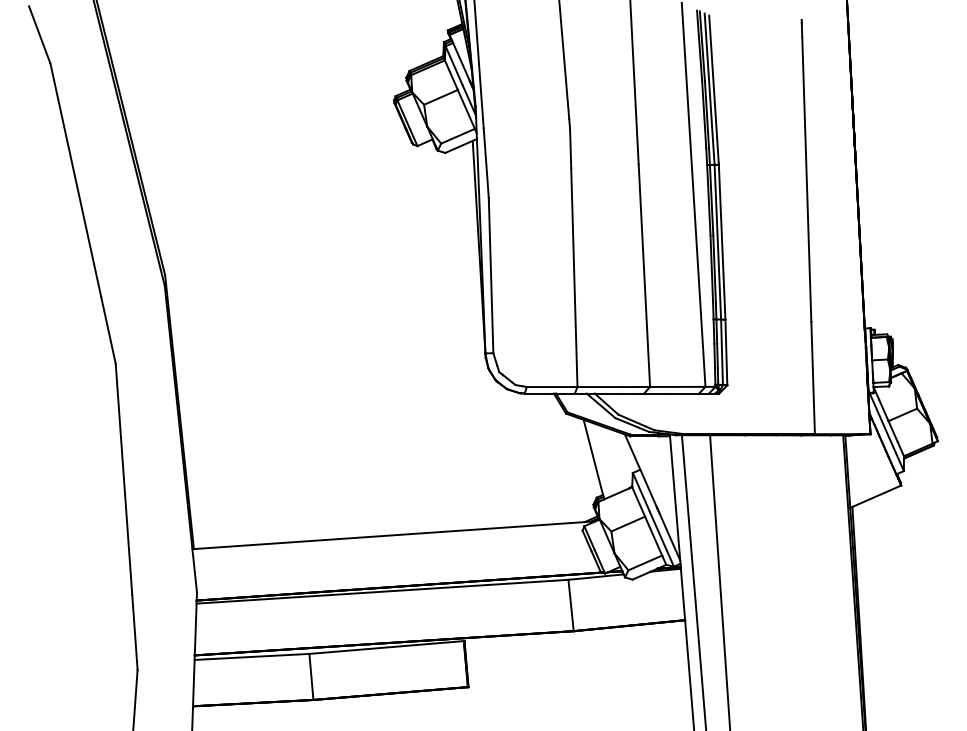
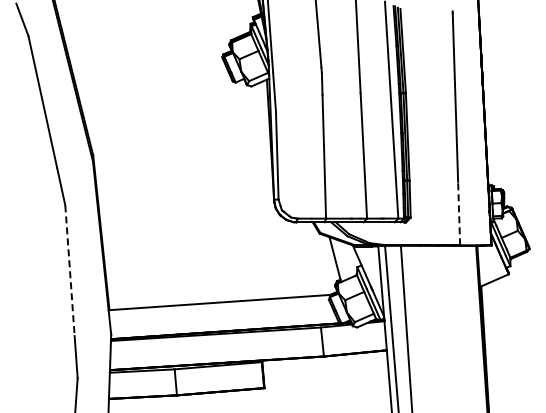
line: (813, 377) -> (459, 213), solid -> dashed
line: (124, 480) -> (70, 271), solid -> dashed

